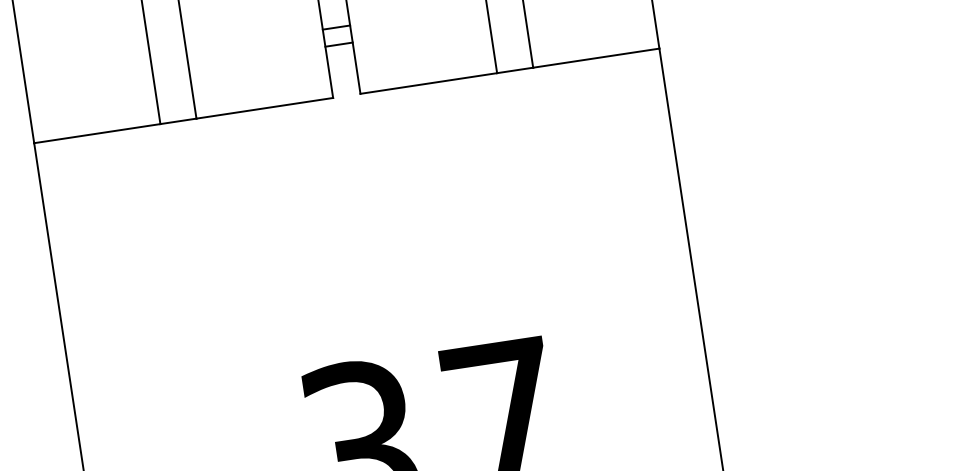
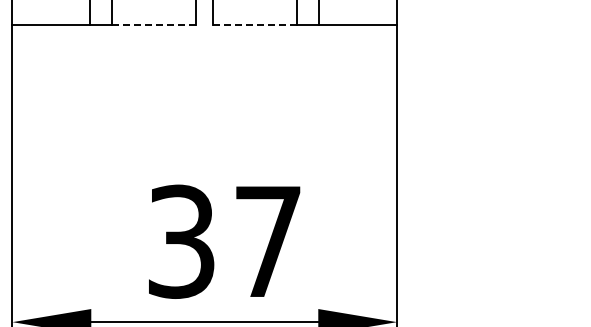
line: (429, 83) -> (255, 24), solid -> dashed
line: (265, 107) -> (154, 24), solid -> dashed

